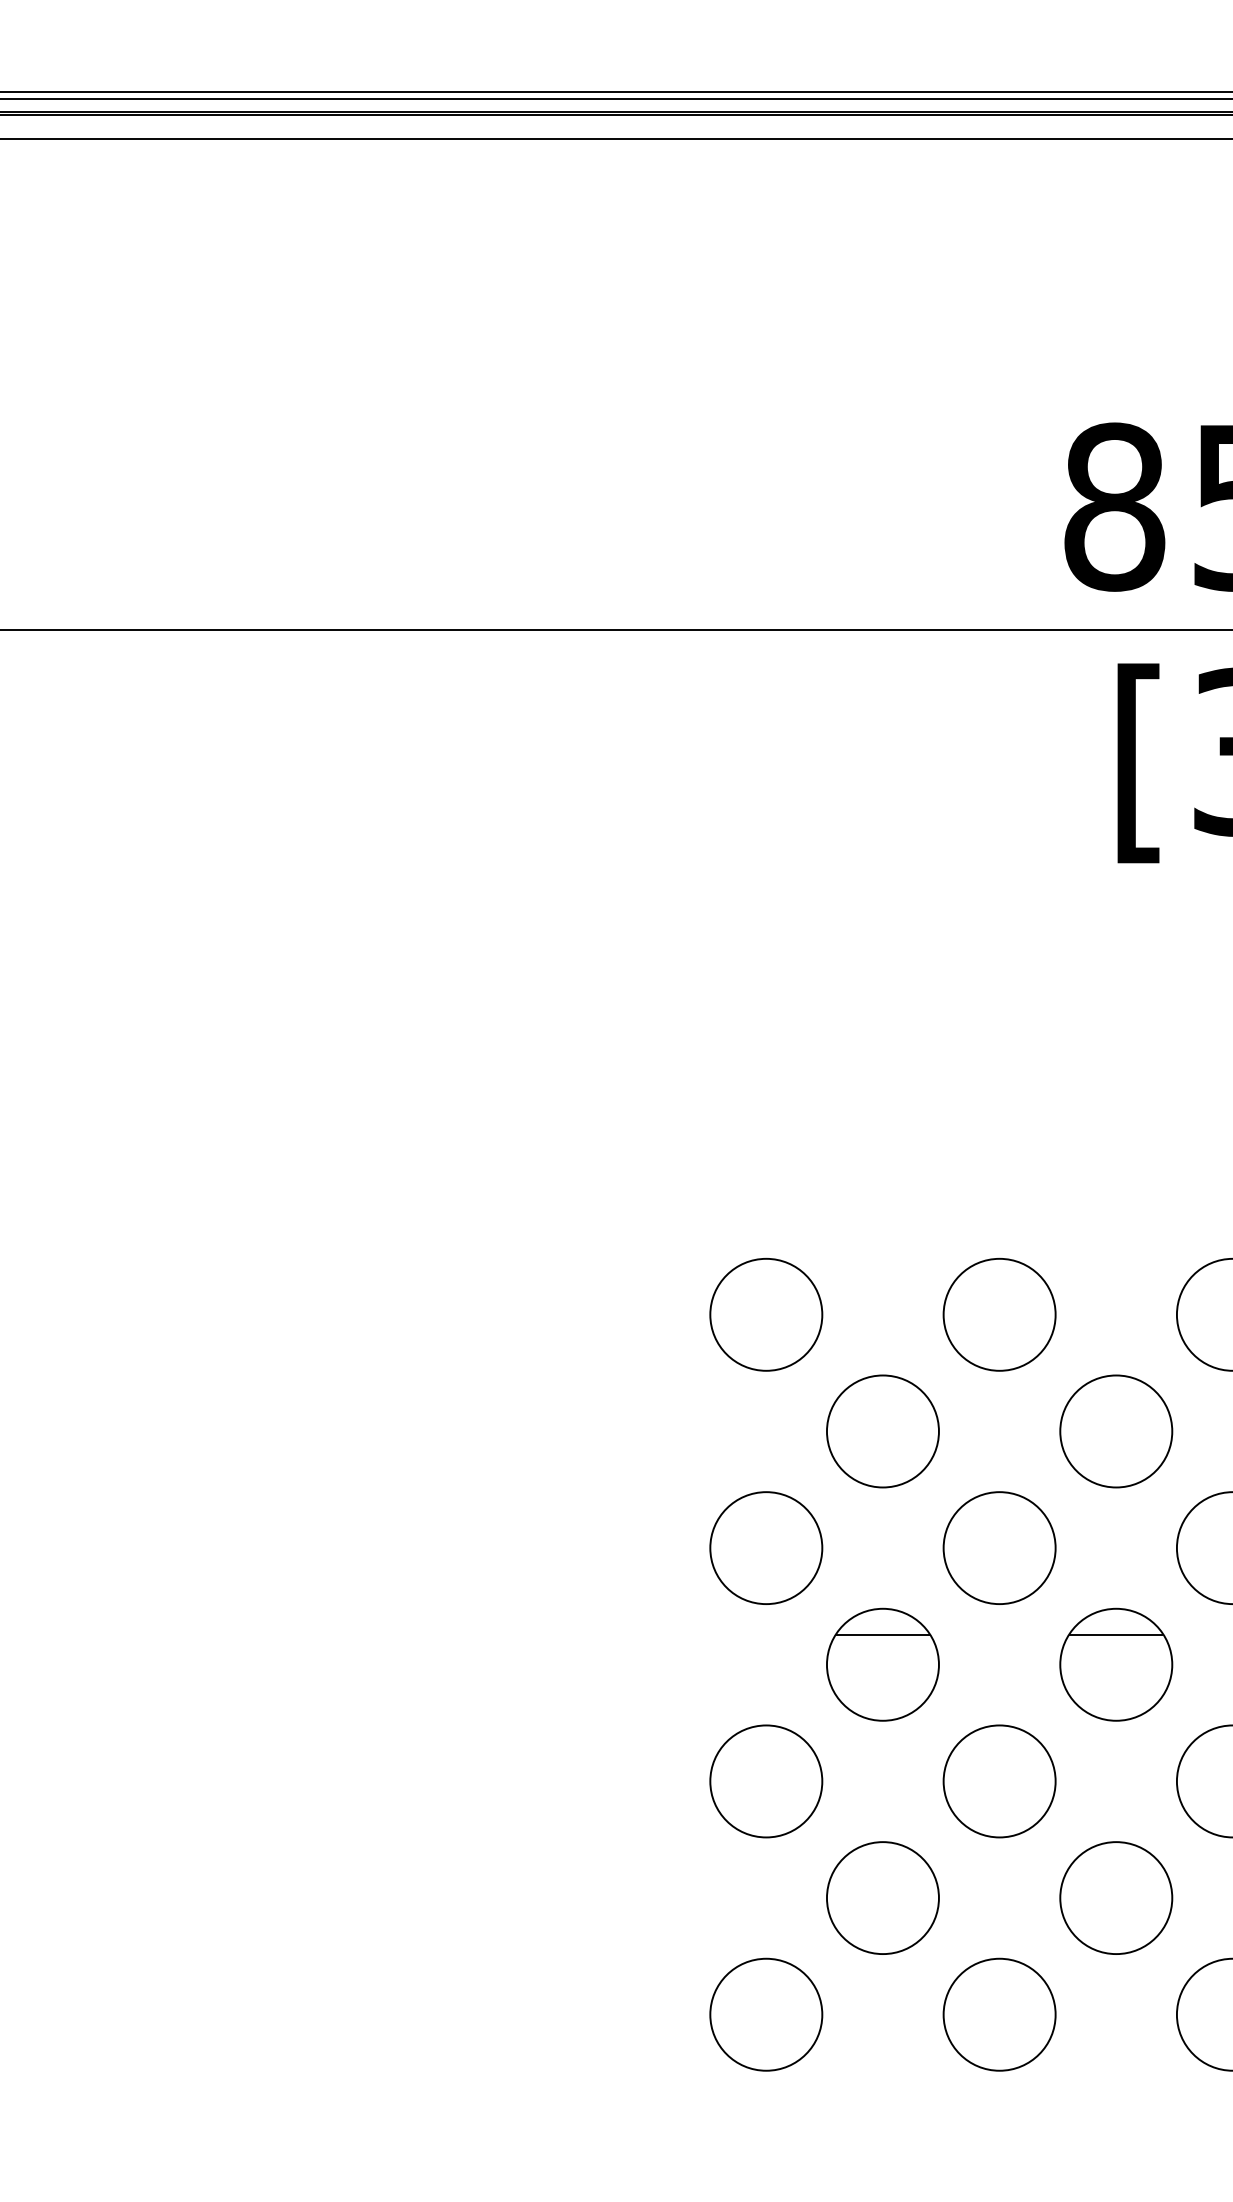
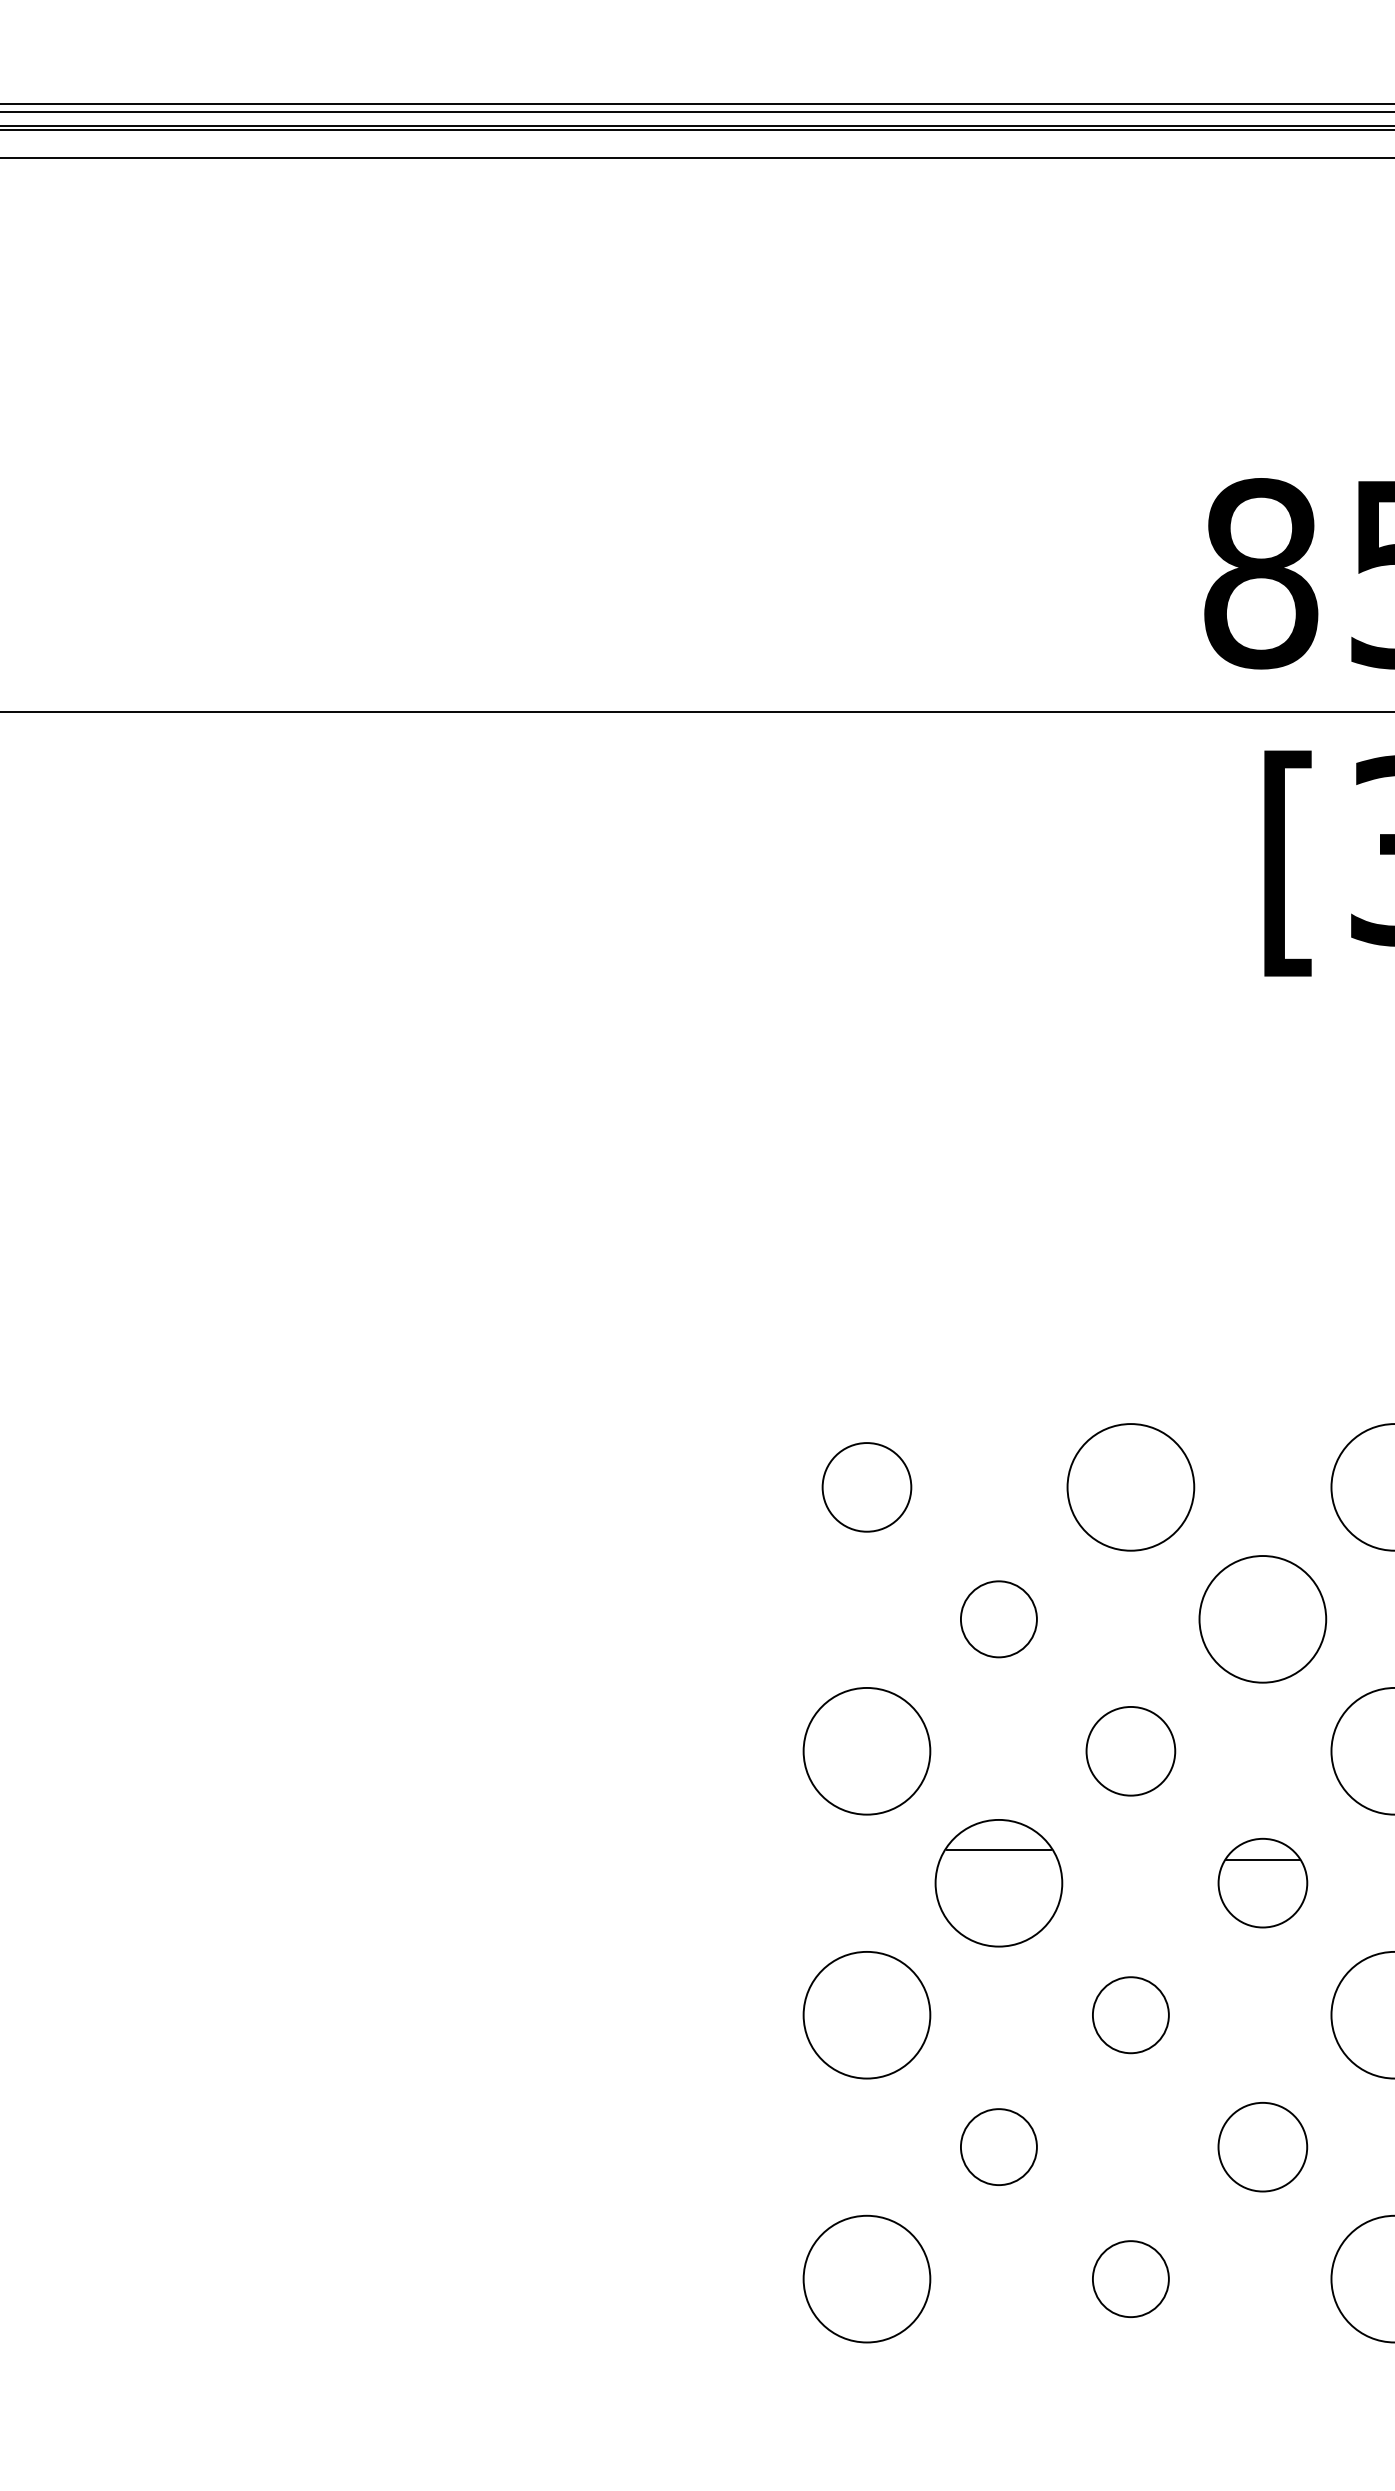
circle: (766, 1314) -> (867, 1487), size x0.7
circle: (882, 1431) -> (998, 1619), size x0.6
circle: (999, 1548) -> (1130, 1751), size x0.7
part: (1116, 1664) -> (1263, 1882), size x0.7
circle: (999, 1781) -> (1130, 2015), size x0.6
circle: (882, 1897) -> (998, 2146), size x0.6
circle: (1116, 1898) -> (1263, 2147), size x0.7
circle: (999, 2014) -> (1130, 2278), size x0.6

